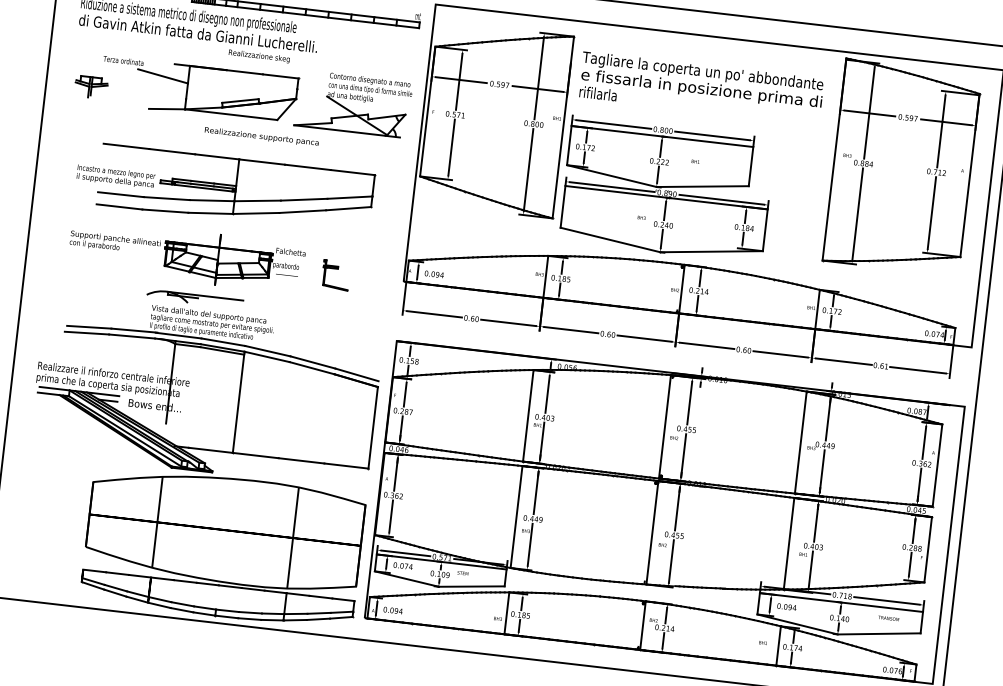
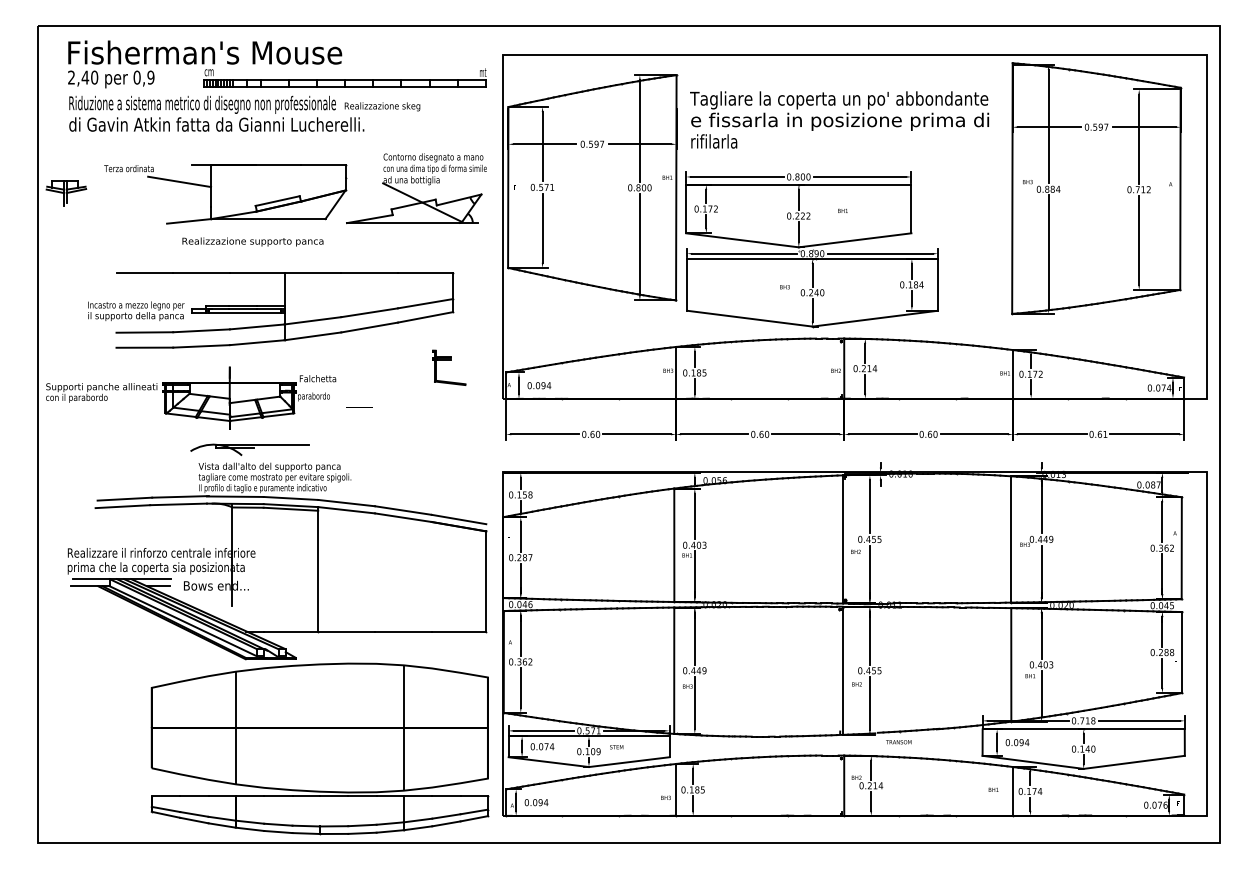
text: (259, 56) -> (382, 106), moved
part: (91, 87) -> (66, 193), moved
text: (261, 136) -> (252, 241), moved
part: (187, 255) -> (191, 397), moved
part: (336, 269) -> (449, 360), moved
text: (888, 618) -> (898, 742), moved

